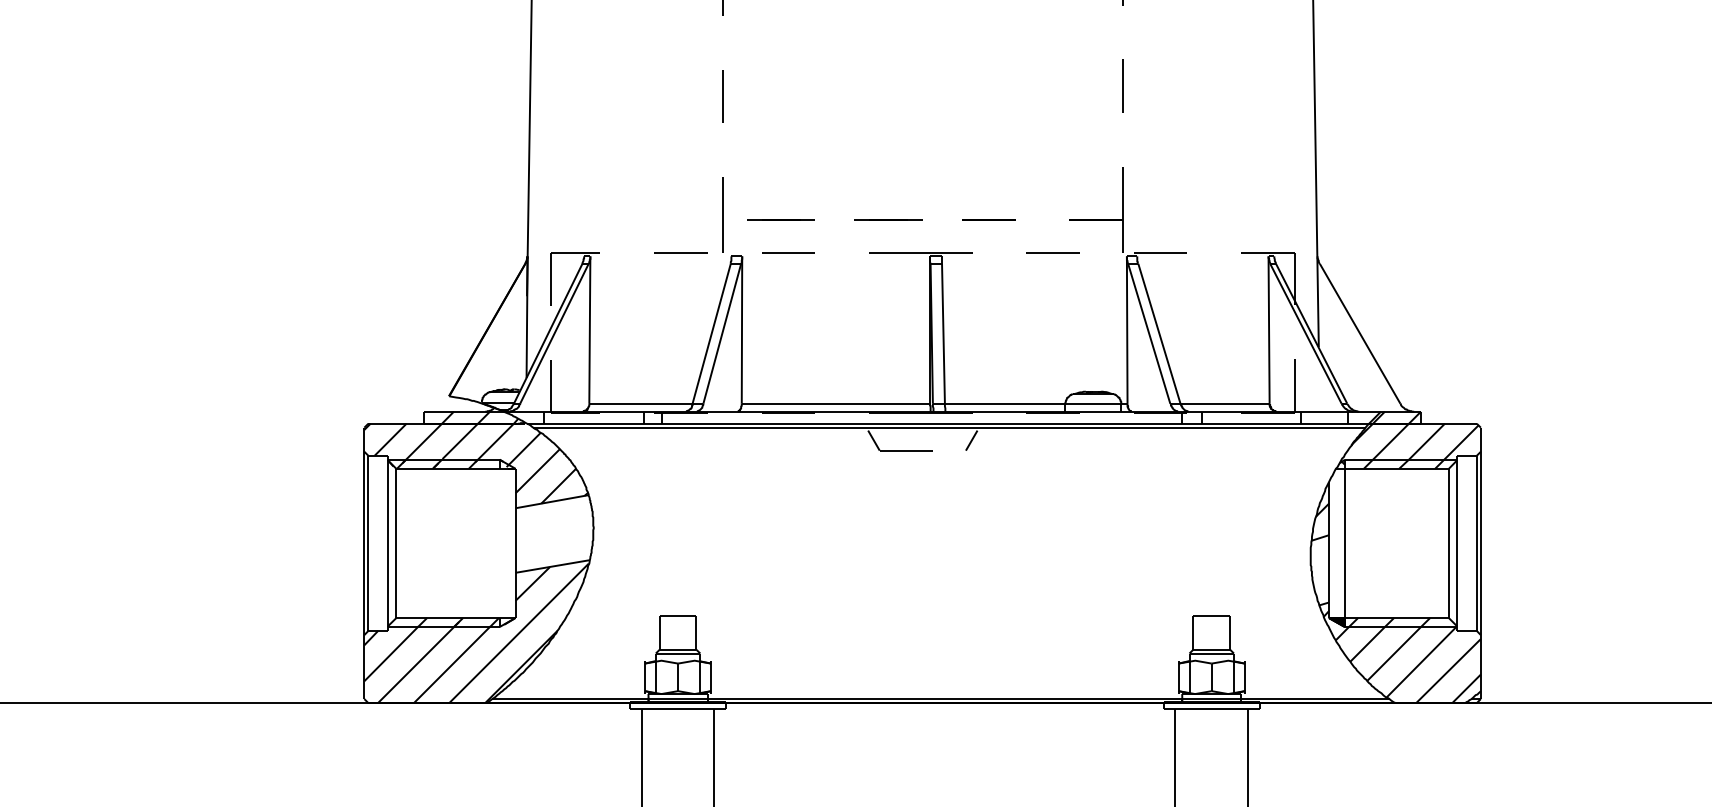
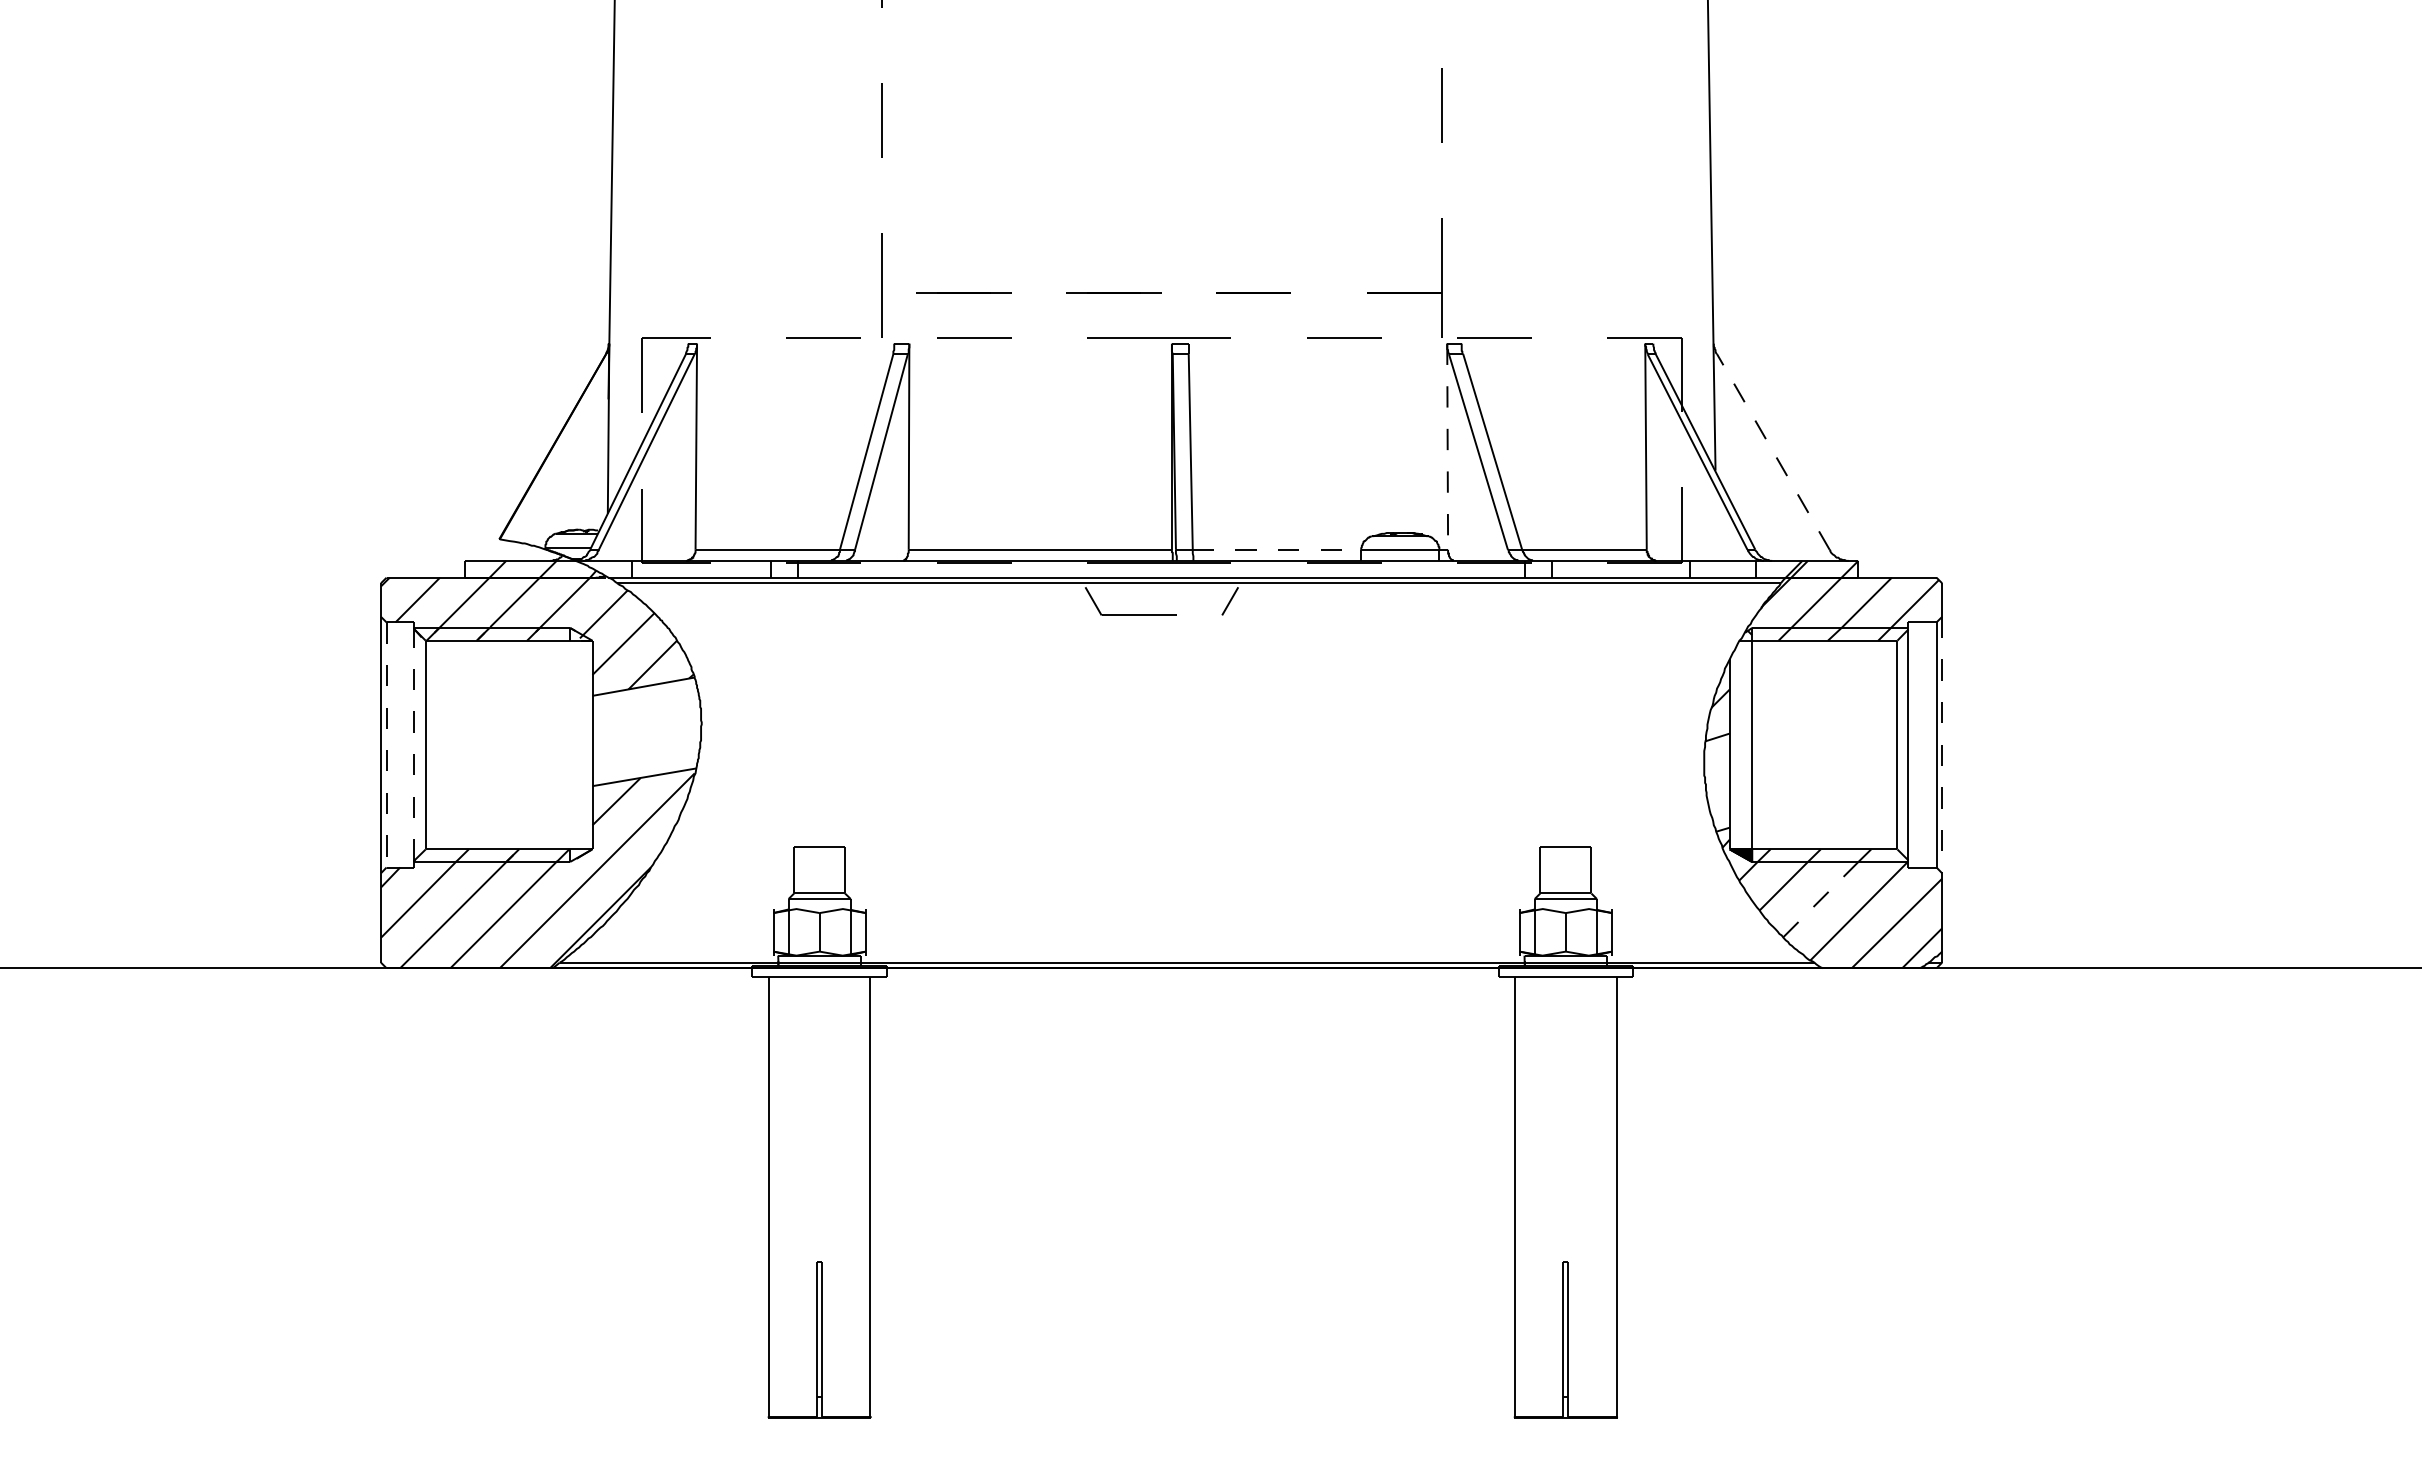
line: (1127, 330) -> (1447, 447), solid -> dashed
line: (1360, 333) -> (1773, 451), solid -> dashed
line: (1005, 403) -> (1277, 549), solid -> dashed
line: (368, 543) -> (386, 744), solid -> dashed
line: (388, 543) -> (414, 744), solid -> dashed
line: (1481, 543) -> (1942, 745), solid -> dashed
line: (1394, 653) -> (1821, 899), solid -> dashed

